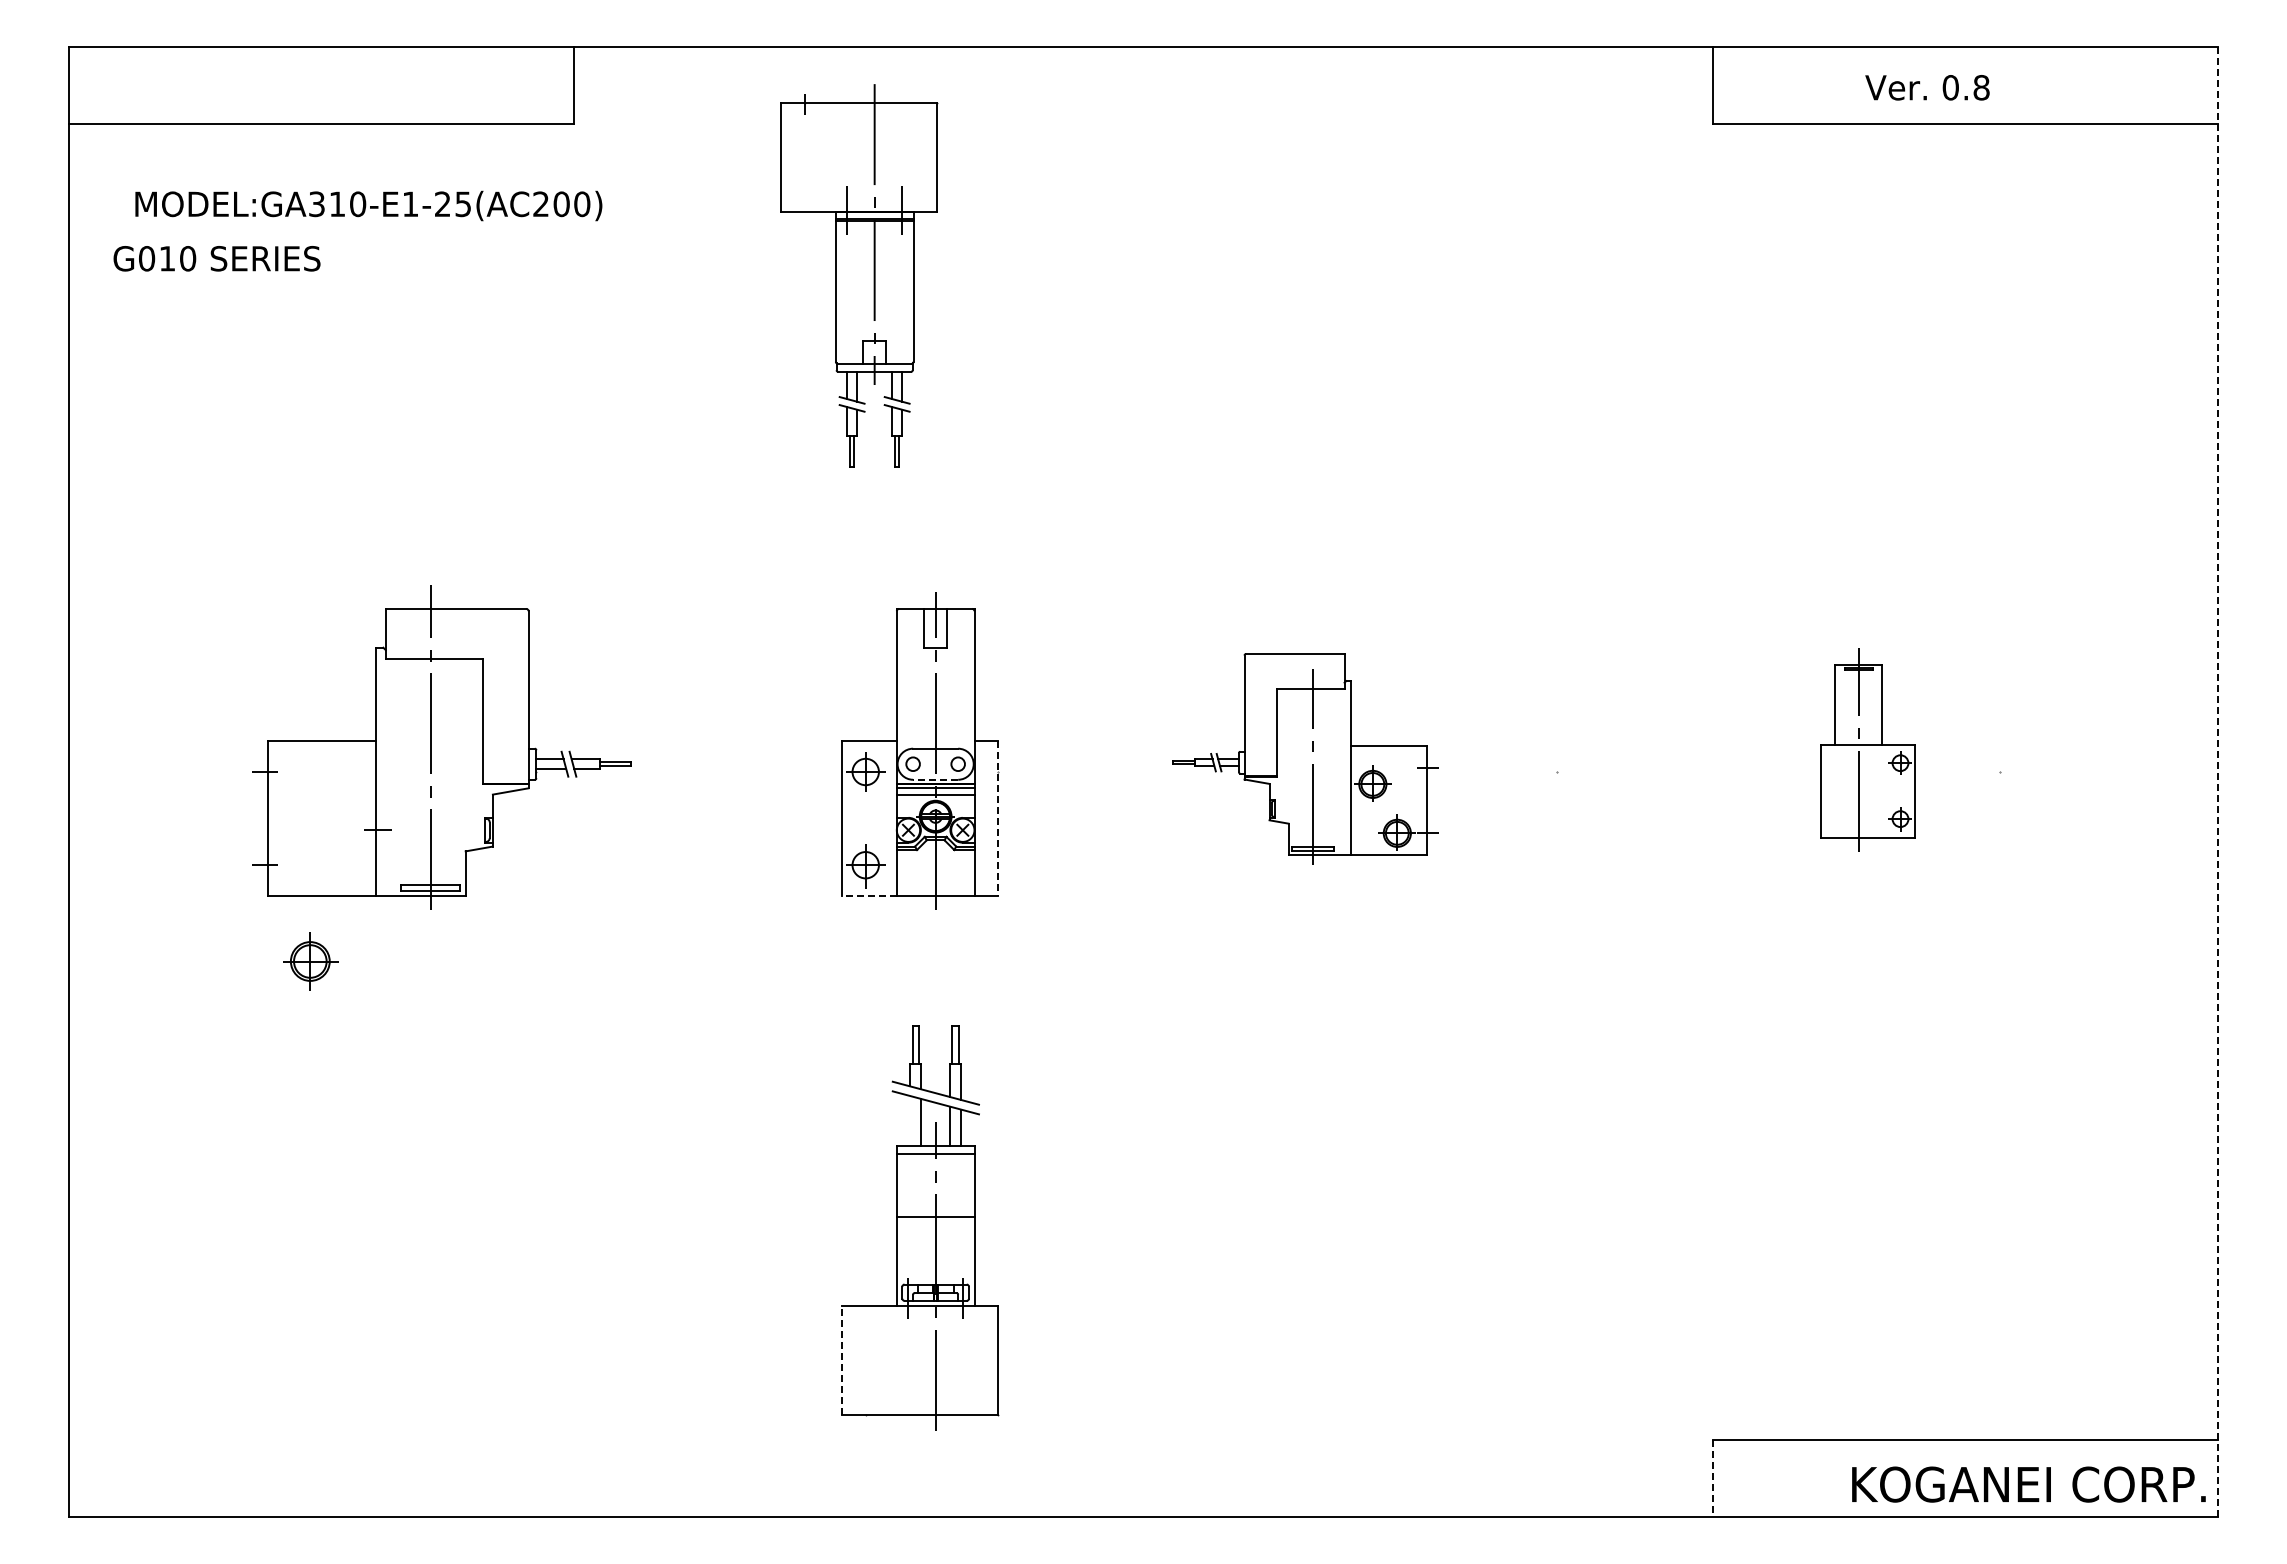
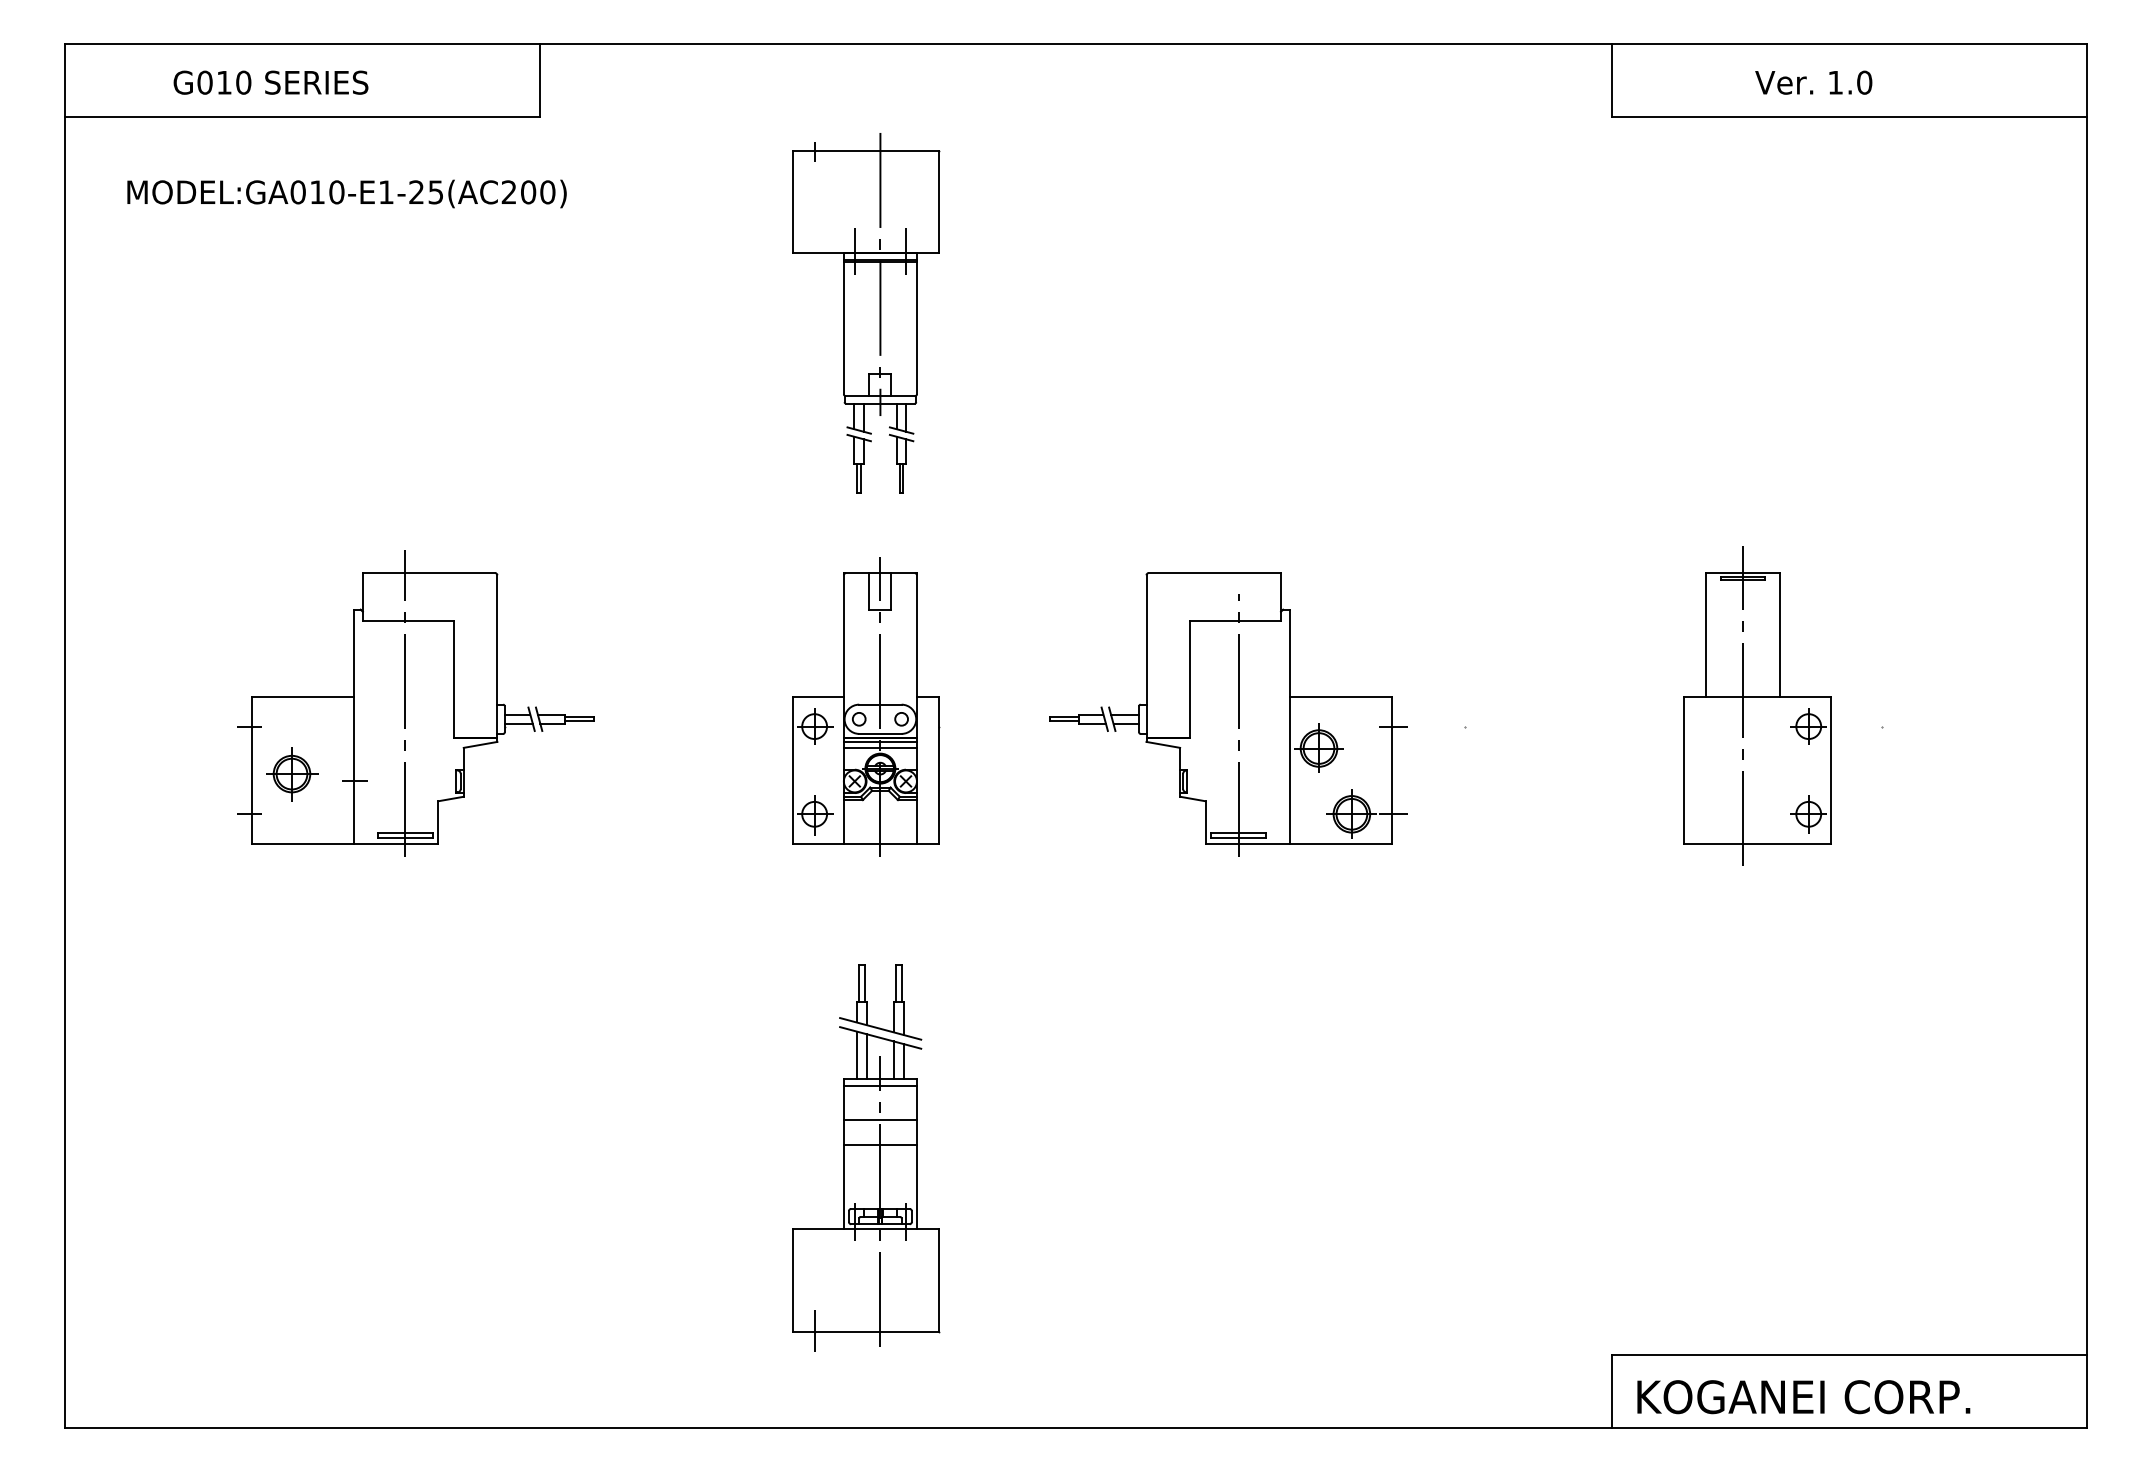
text: (1965, 87) -> (1849, 82), 0.8 -> 1.0
text: (317, 204) -> (298, 192), MODEL:GA310-E1-25(AC200) -> MODEL:GA010-E1-25(AC200)
text: (216, 258) -> (270, 82), moved
part: (859, 275) -> (866, 313), moved
part: (1867, 749) -> (1757, 705), size x1.67
part: (1305, 758) -> (1228, 713), size x1.43
line: (935, 779) -> (880, 733), dashed -> solid
line: (2218, 782) -> (2087, 736), dashed -> solid
line: (997, 818) -> (938, 770), dashed -> solid
line: (869, 896) -> (818, 843), dashed -> solid
part: (310, 961) -> (292, 774), moved
line: (910, 1121) -> (856, 1055), added
line: (935, 1189) -> (880, 1119), added
line: (842, 1360) -> (792, 1280), dashed -> solid
line: (865, 1413) -> (814, 1330), added
line: (1713, 1478) -> (1612, 1391), dashed -> solid
text: (2028, 1484) -> (1803, 1397), moved

